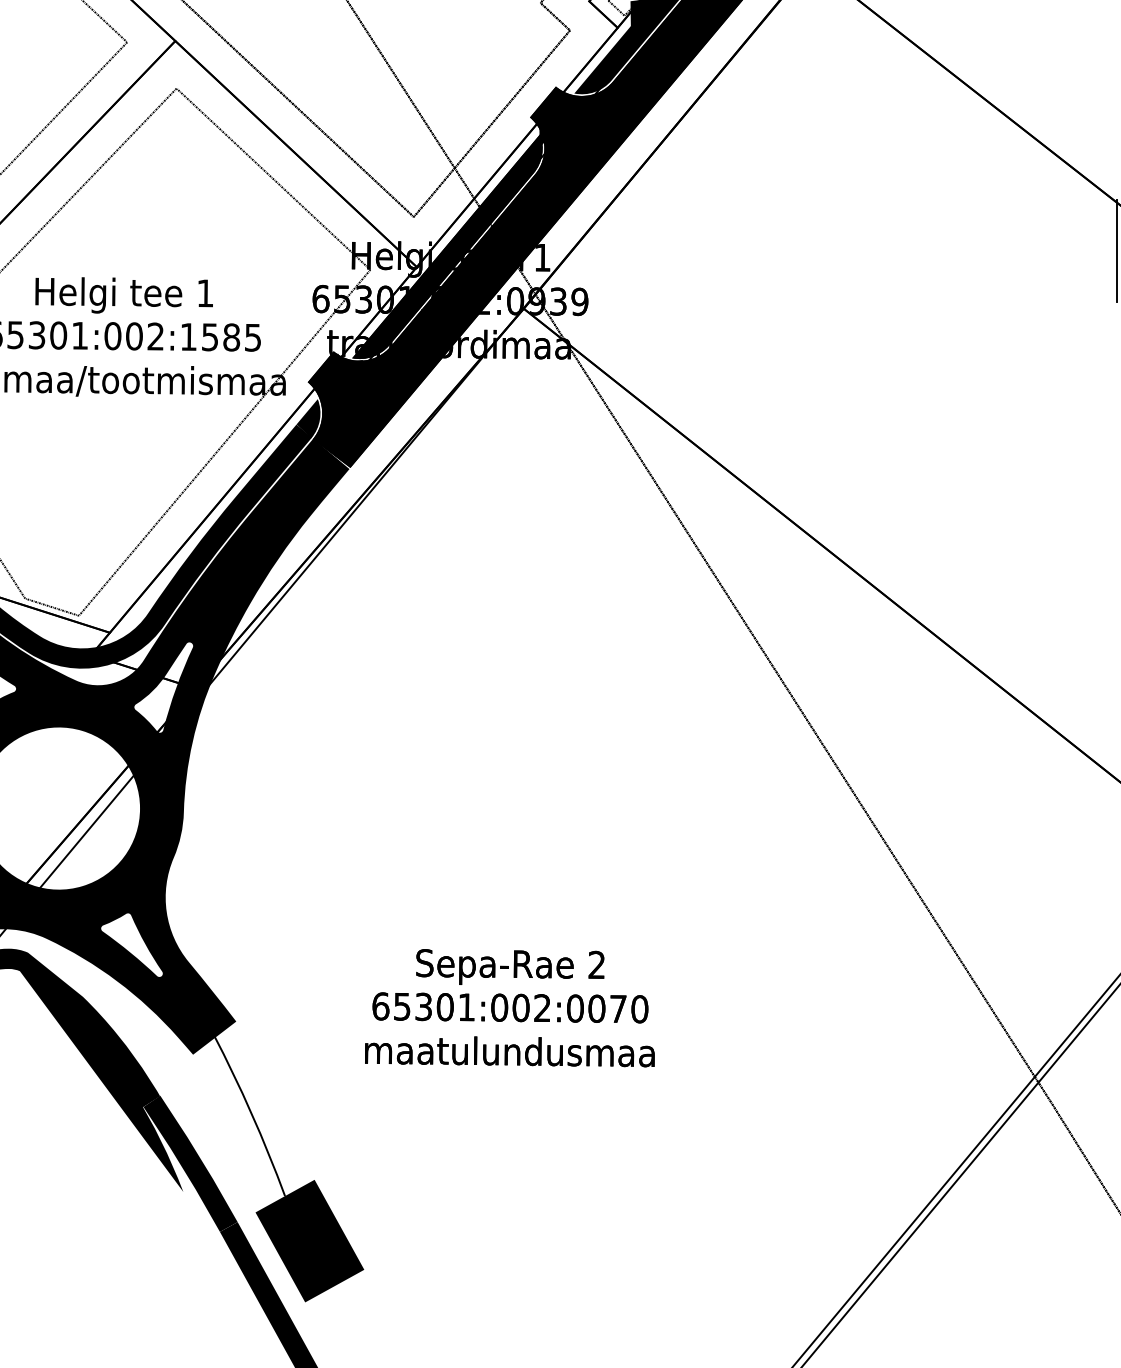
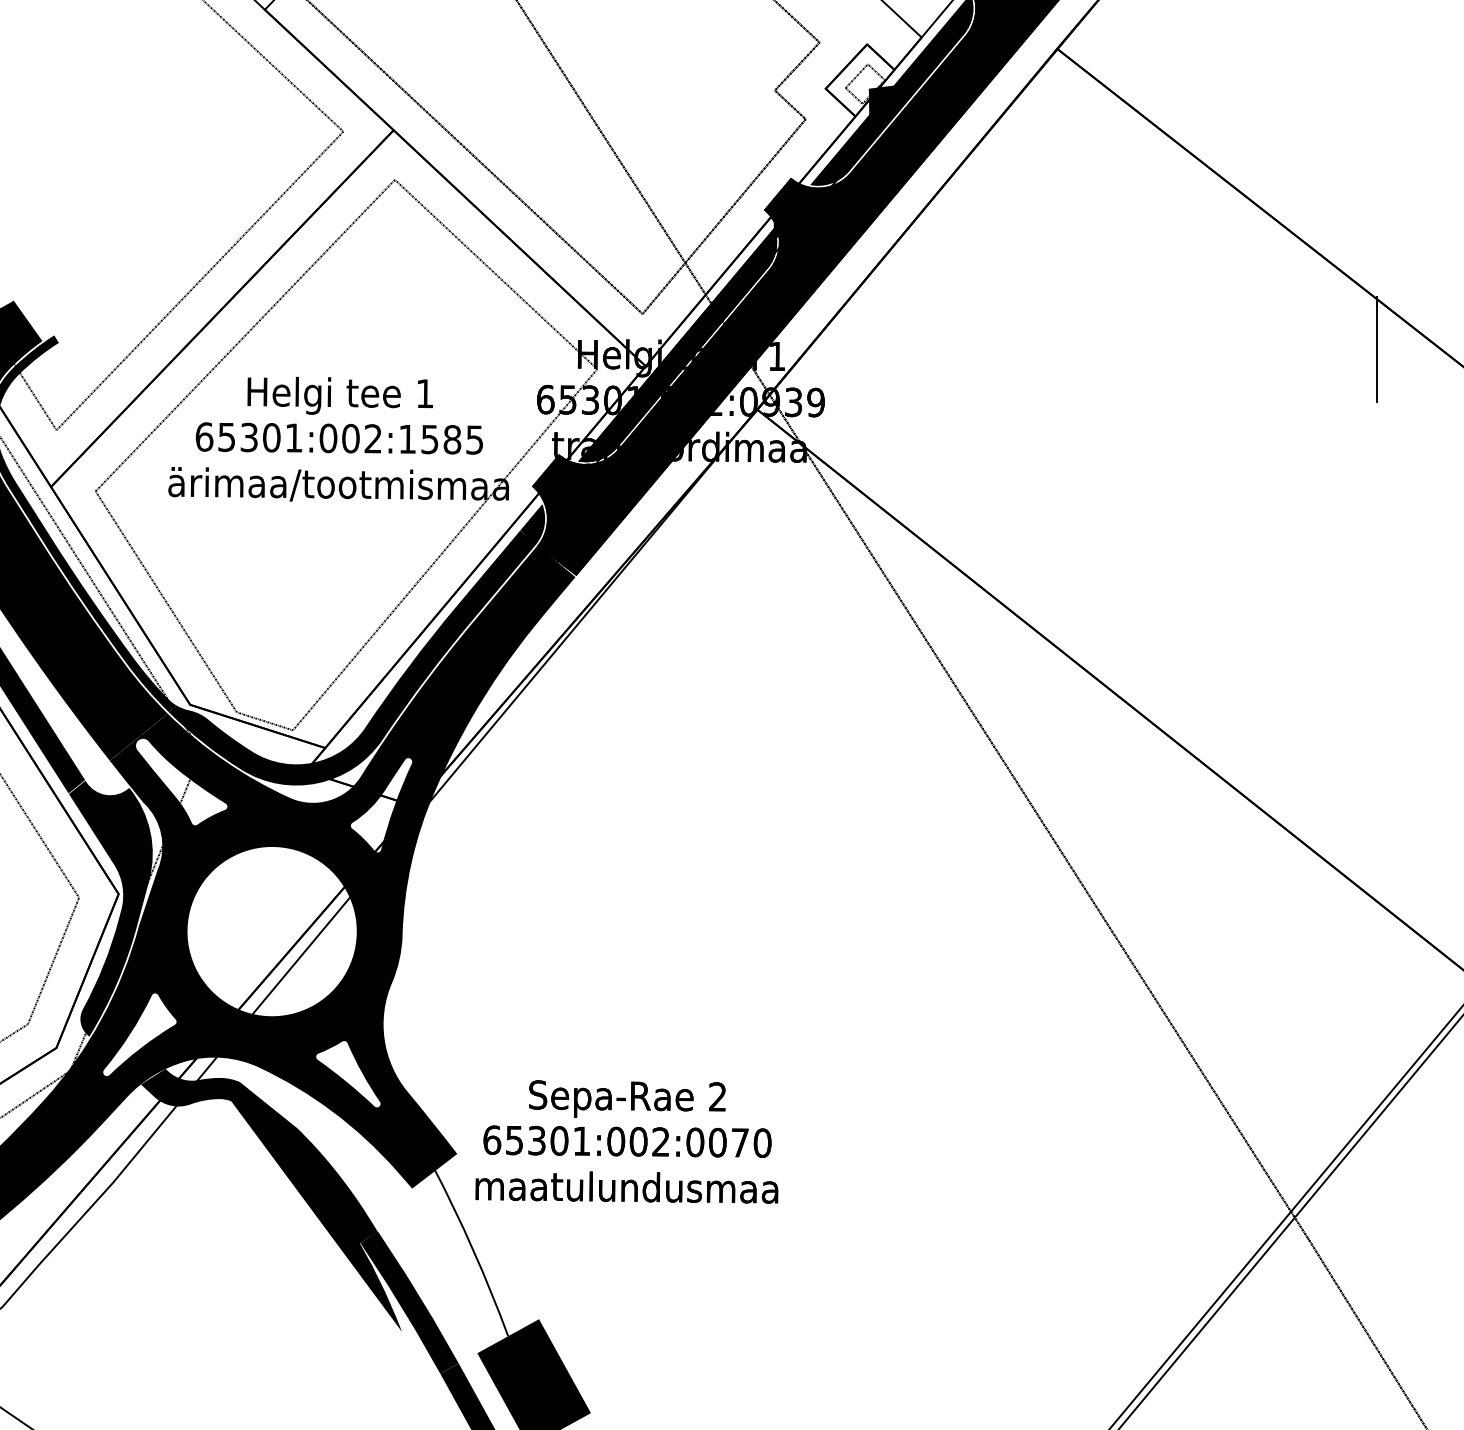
text: (509, 1007) -> (626, 1141), moved

